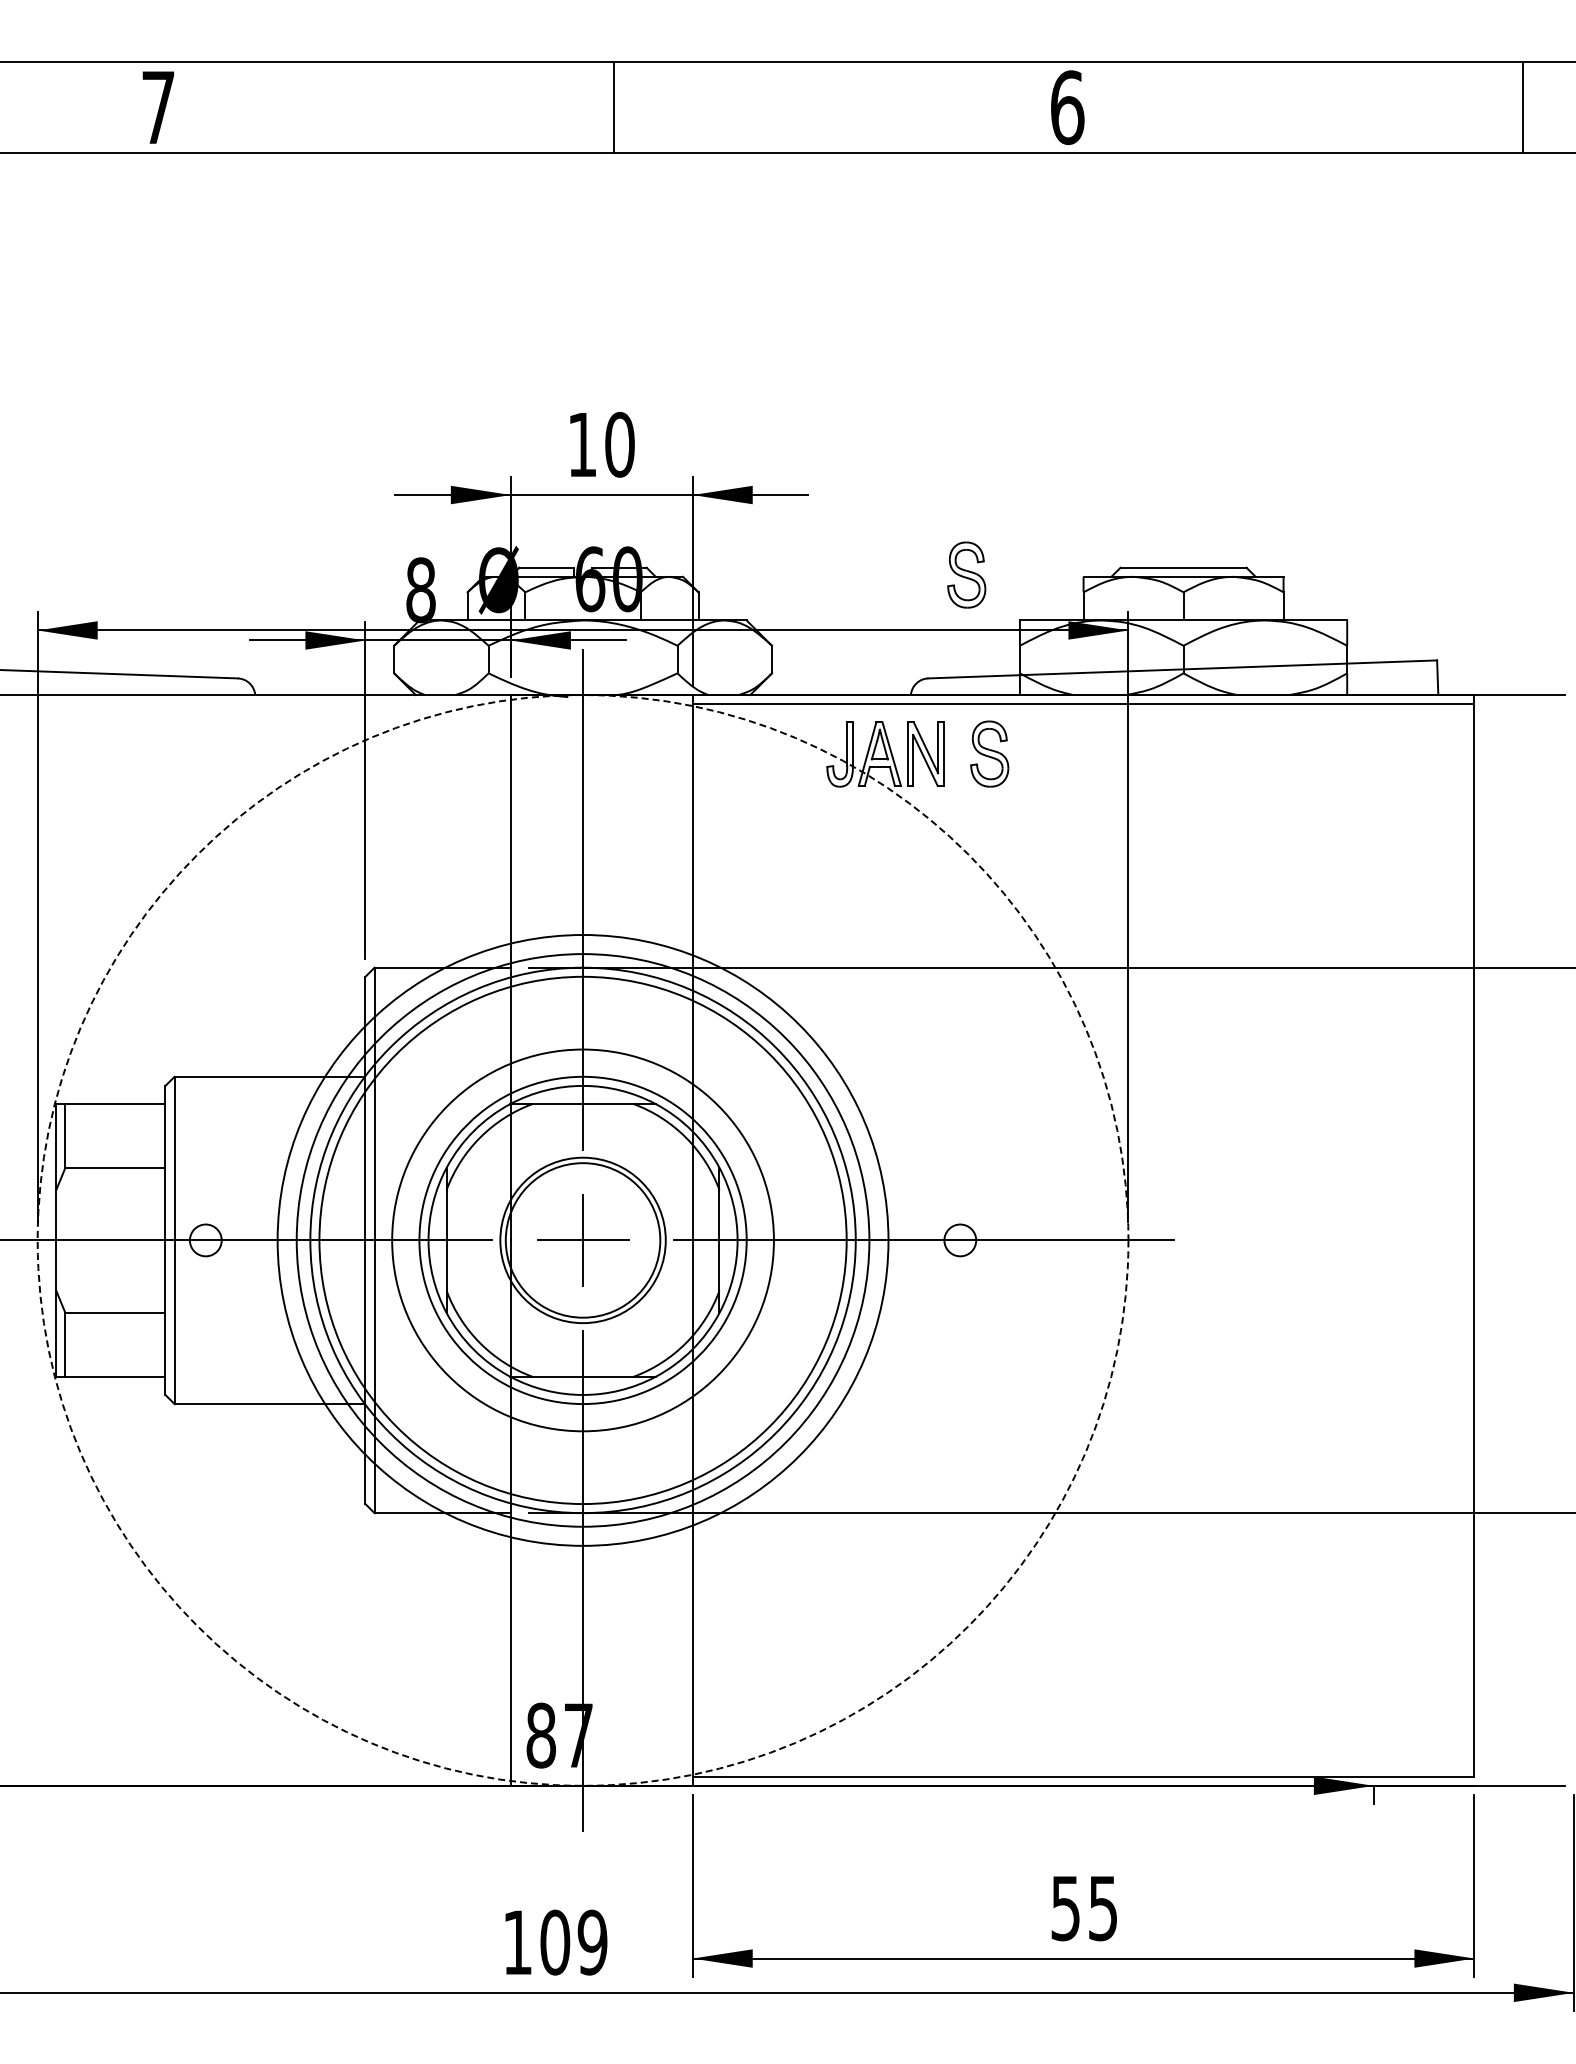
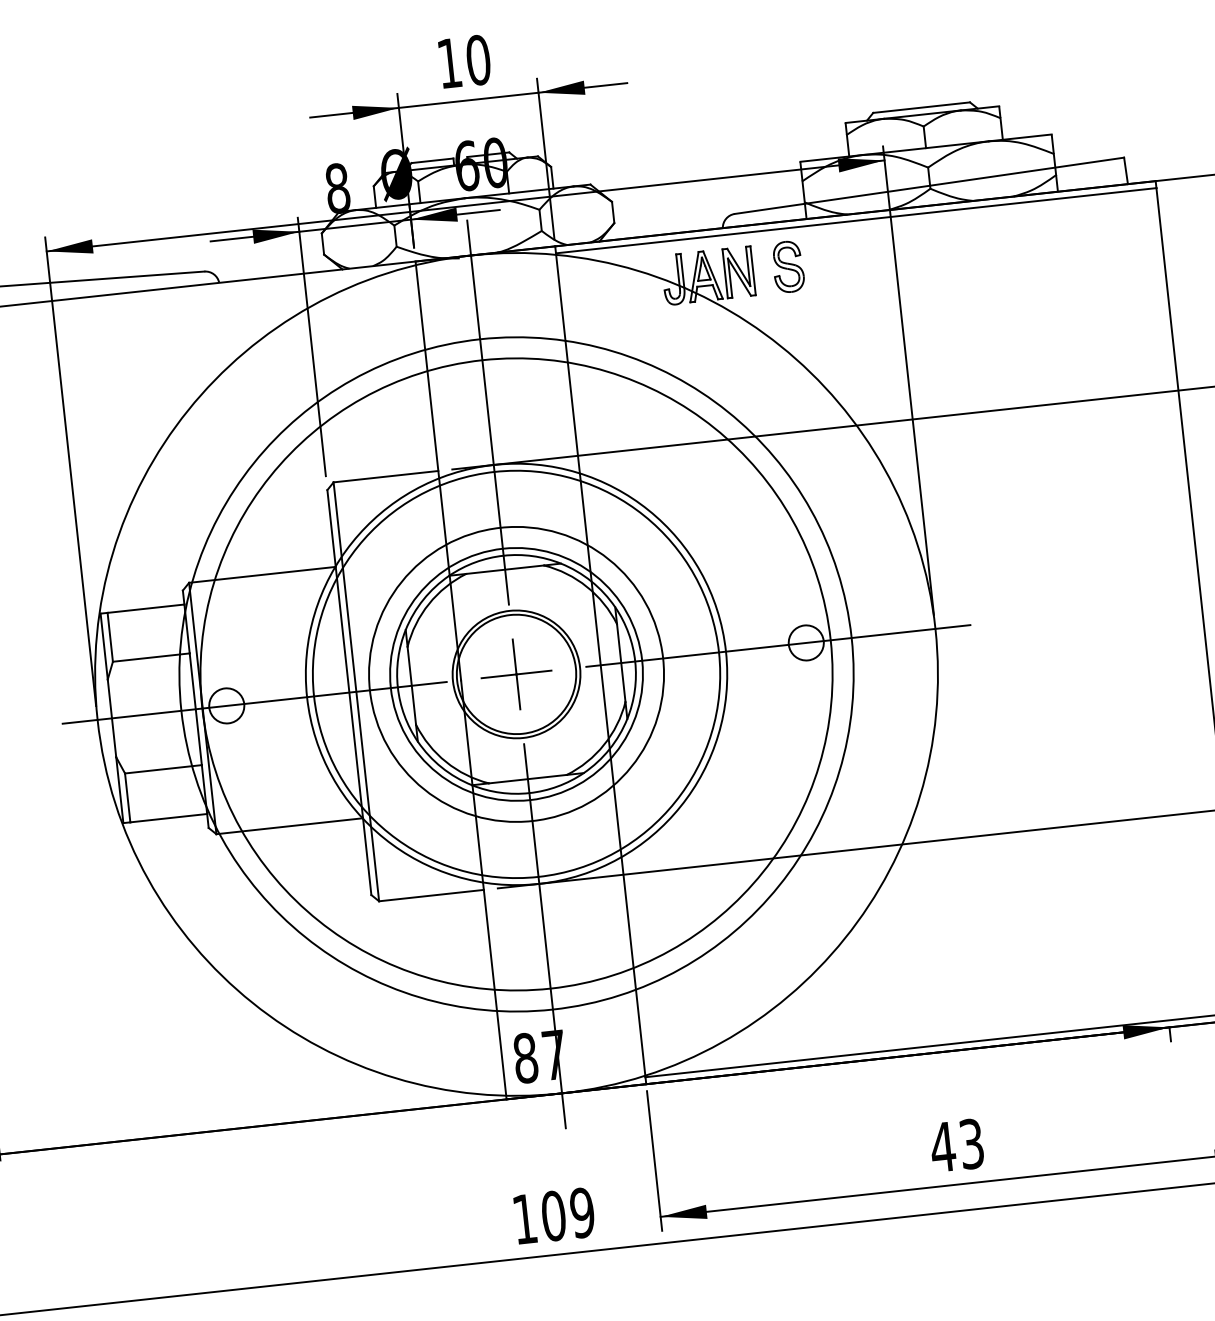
part: (966, 574) -> (755, 130), removed
circle: (205, 1240) -> (226, 705), size x1.43
circle: (582, 1240) -> (516, 674), dashed -> solid
circle: (582, 1240) -> (516, 674), size x1.43
circle: (583, 1240) -> (516, 674), size x1.43
circle: (960, 1240) -> (806, 642), size x1.43
text: (1083, 1908) -> (956, 1145), 55 -> 43

